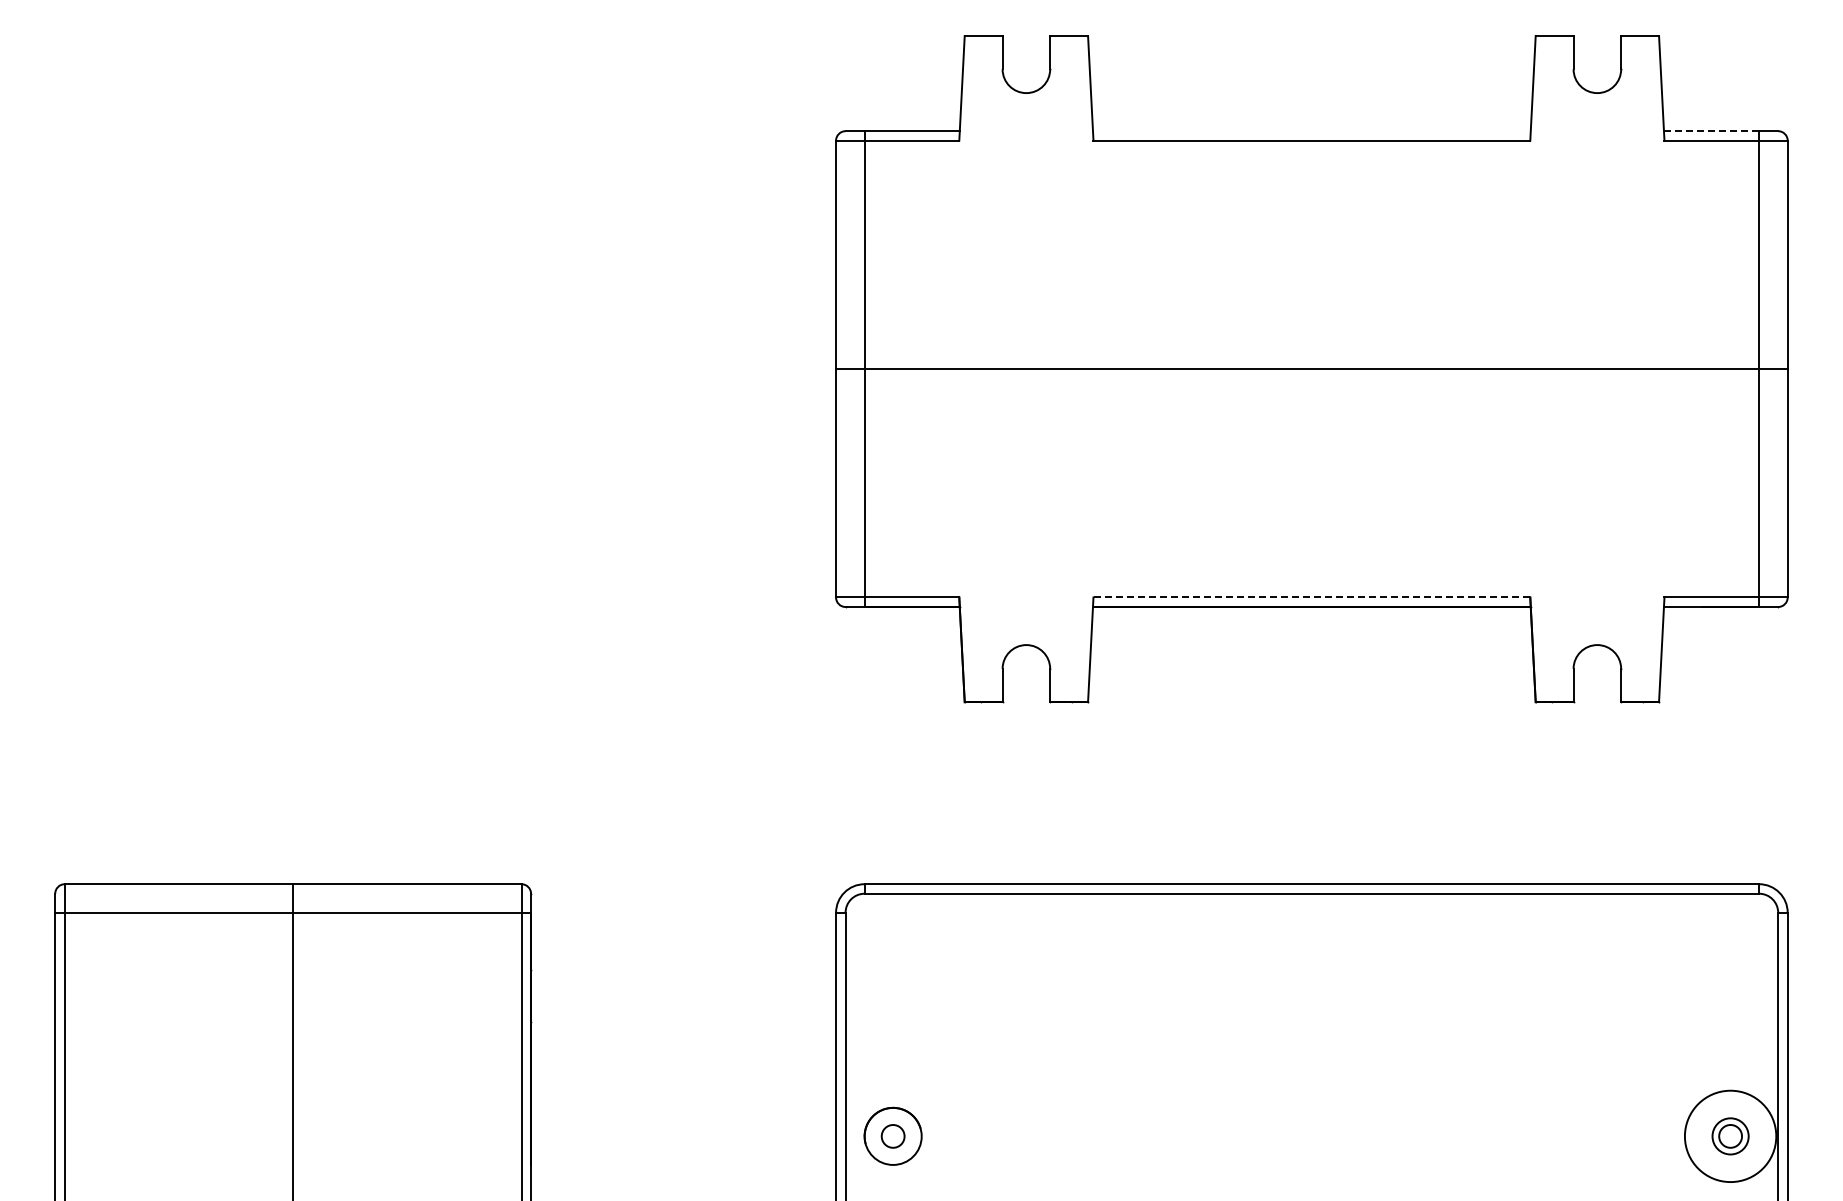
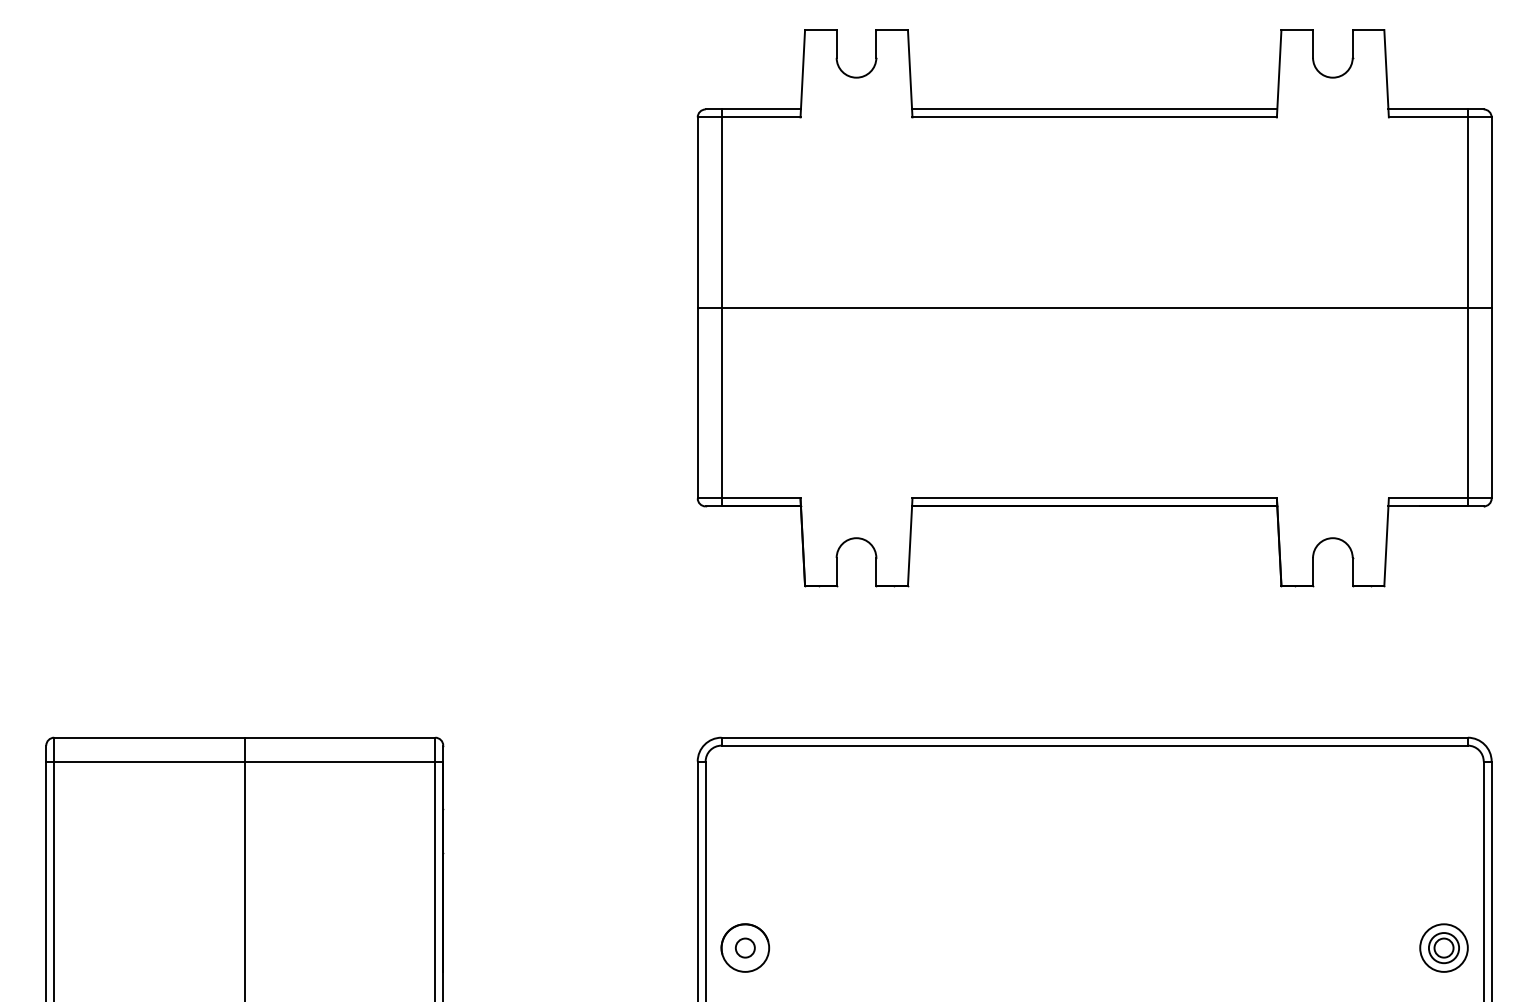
line: (1311, 131) -> (1094, 109), added
line: (1711, 131) -> (1428, 109), dashed -> solid
line: (1311, 597) -> (1094, 498), dashed -> solid
circle: (1730, 1135) -> (1443, 947), size x0.62

